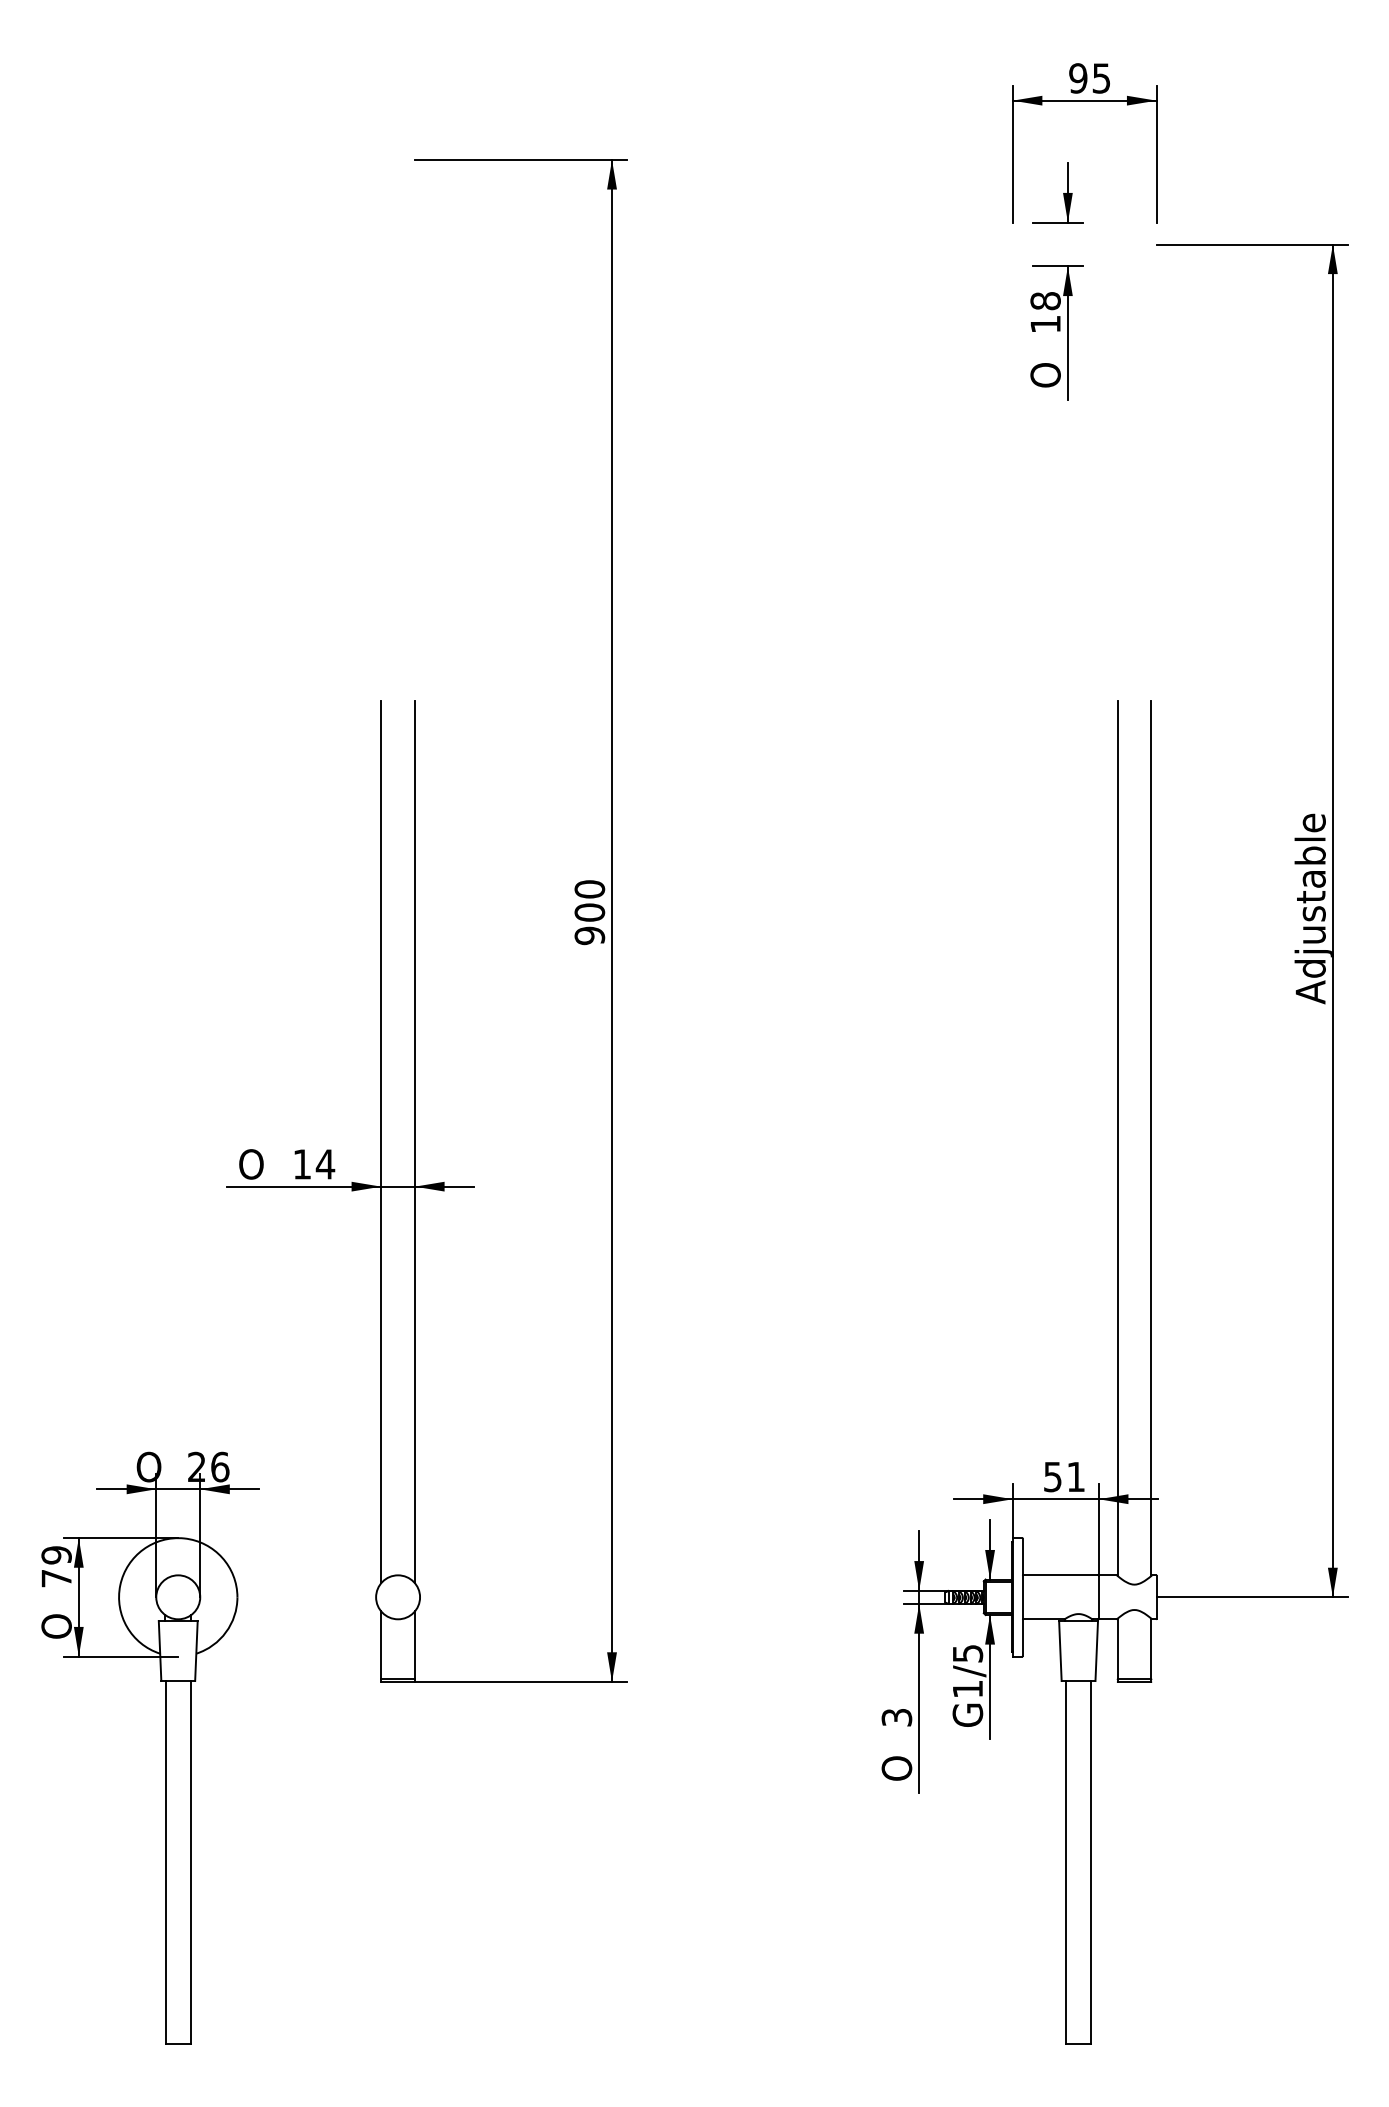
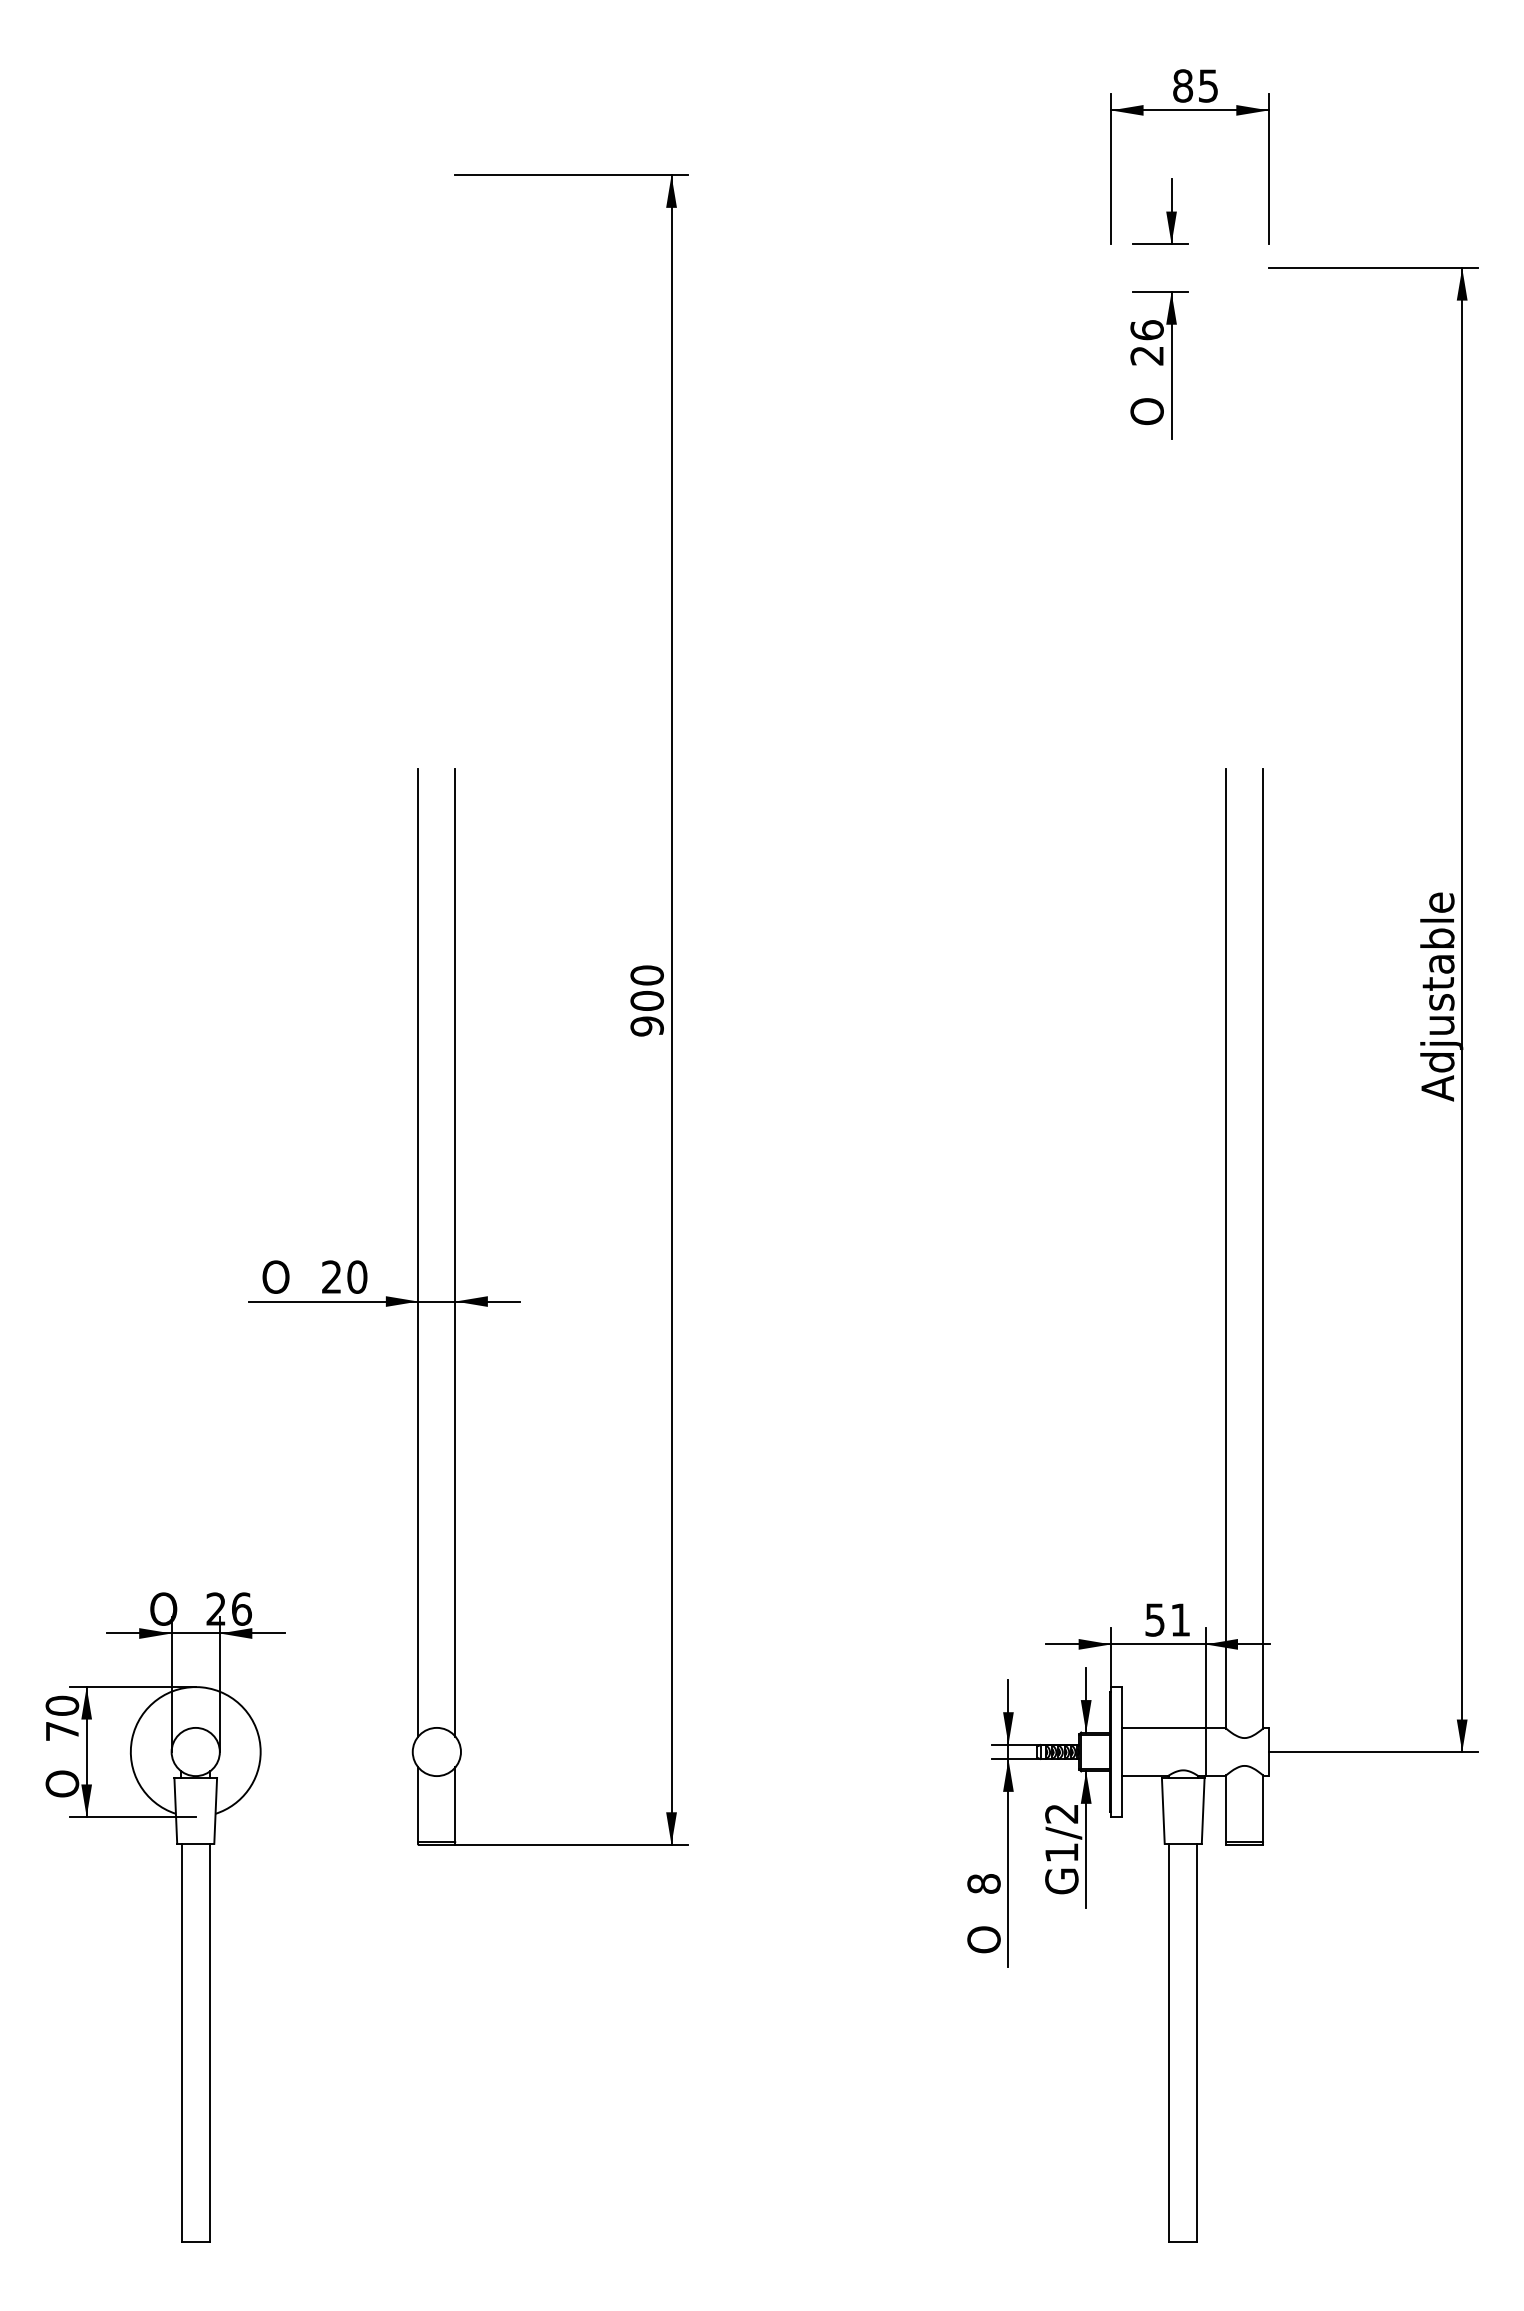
text: (1078, 77) -> (1183, 85), 95 -> 85
text: (1045, 312) -> (1146, 342), 18 -> 26
text: (313, 1163) -> (344, 1276), 14 -> 20
text: (56, 1554) -> (62, 1705), 79 -> 70
text: (967, 1653) -> (1061, 1813), G1/5 -> G1/2
text: (896, 1717) -> (983, 1883), 3 -> 8

